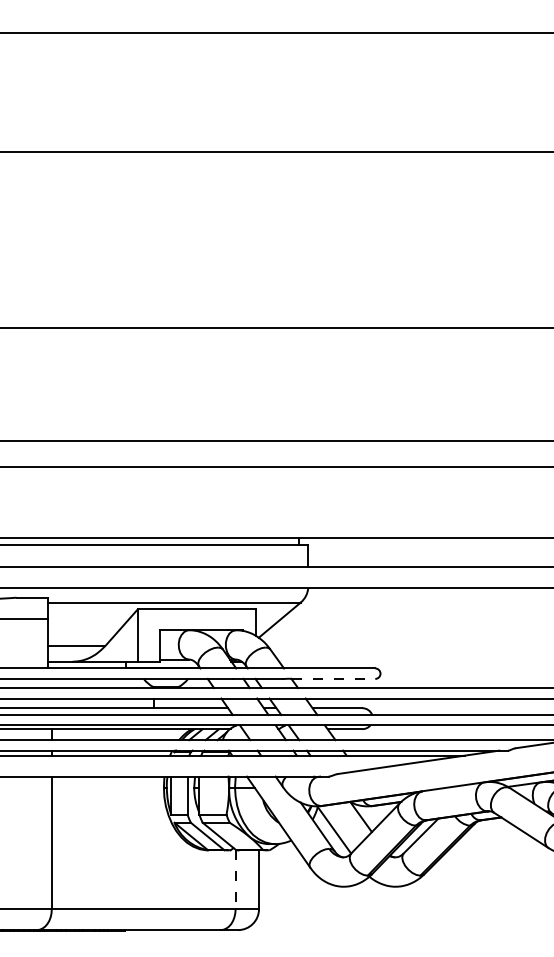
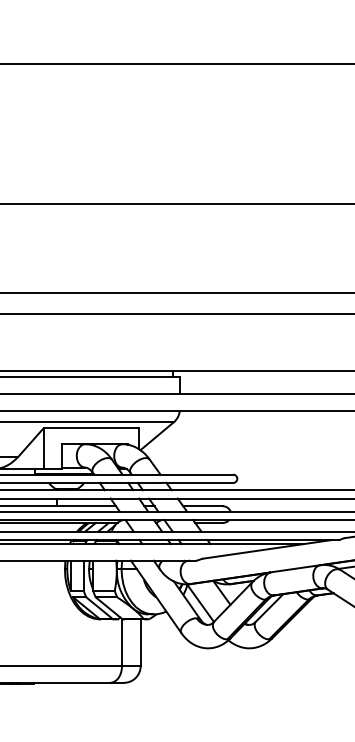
line: (333, 678) -> (199, 482), dashed -> solid
line: (235, 879) -> (121, 642), dashed -> solid

